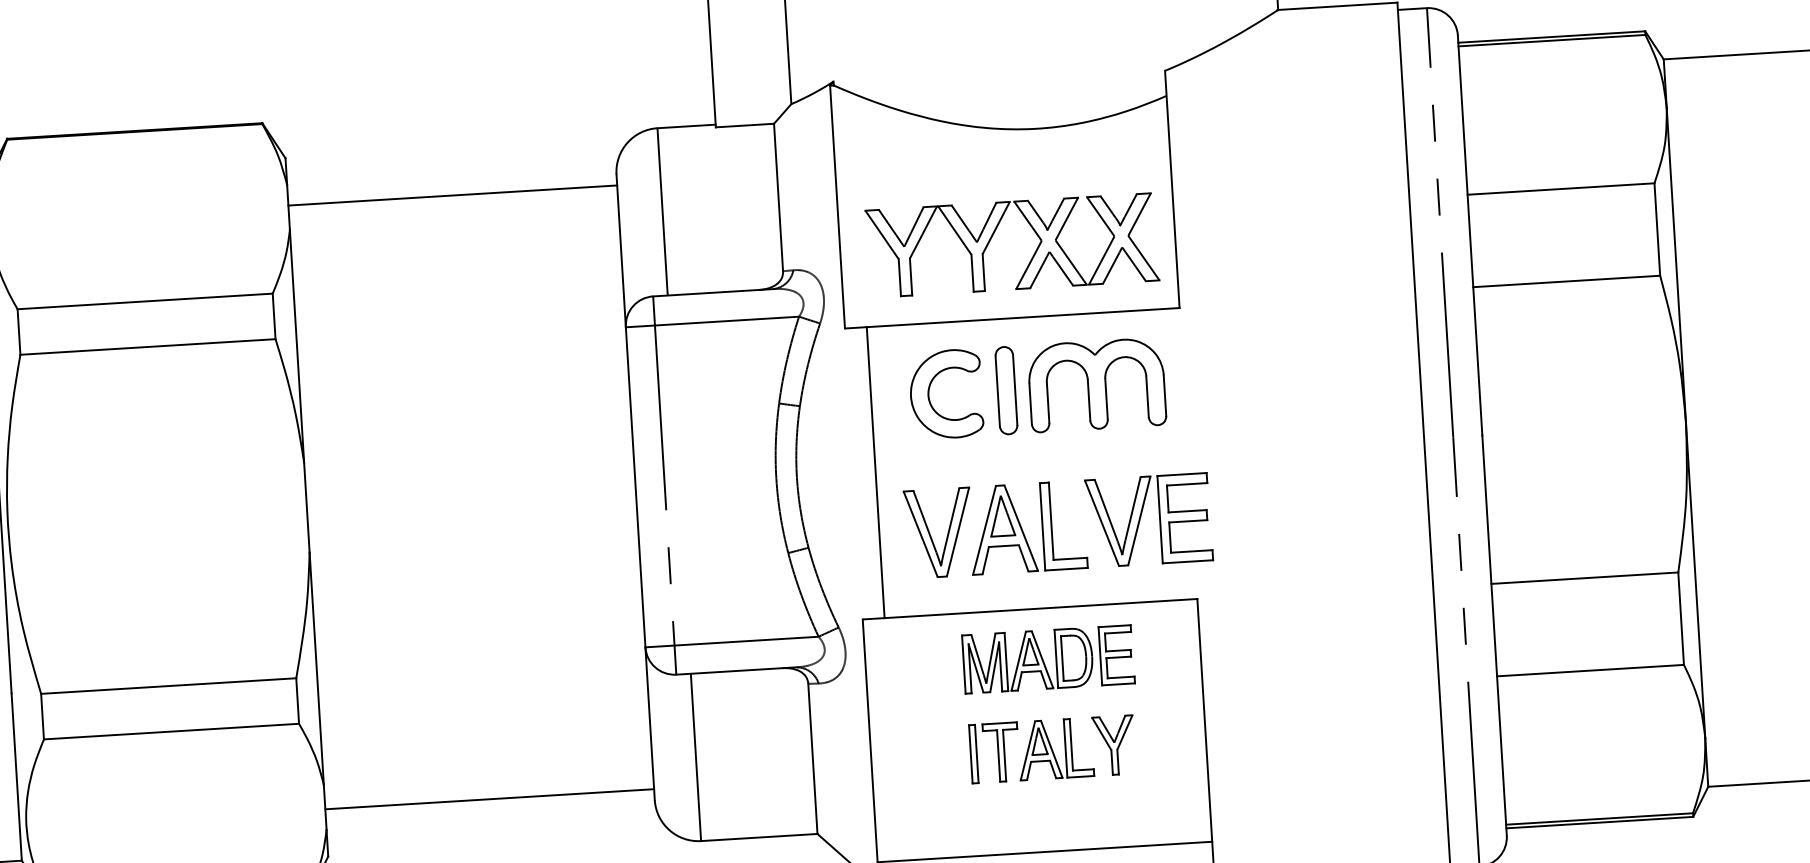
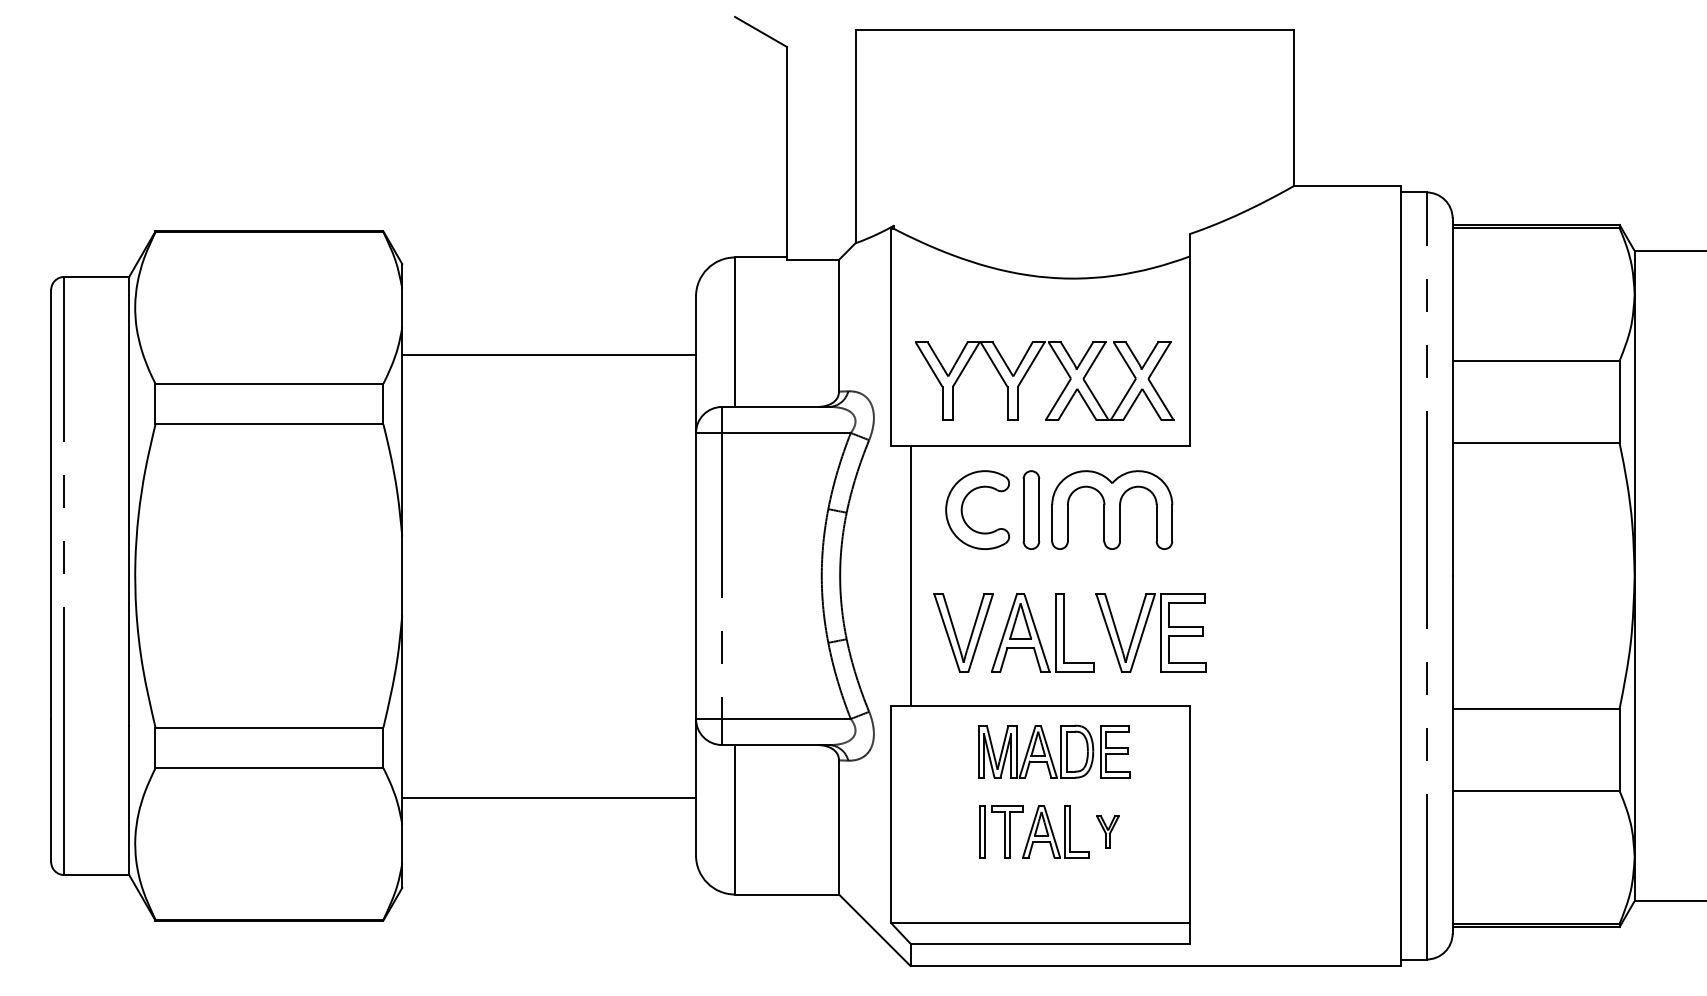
line: (453, 195) -> (549, 355), moved
part: (1113, 745) -> (1107, 831), size x0.6
line: (490, 798) -> (549, 797), moved

